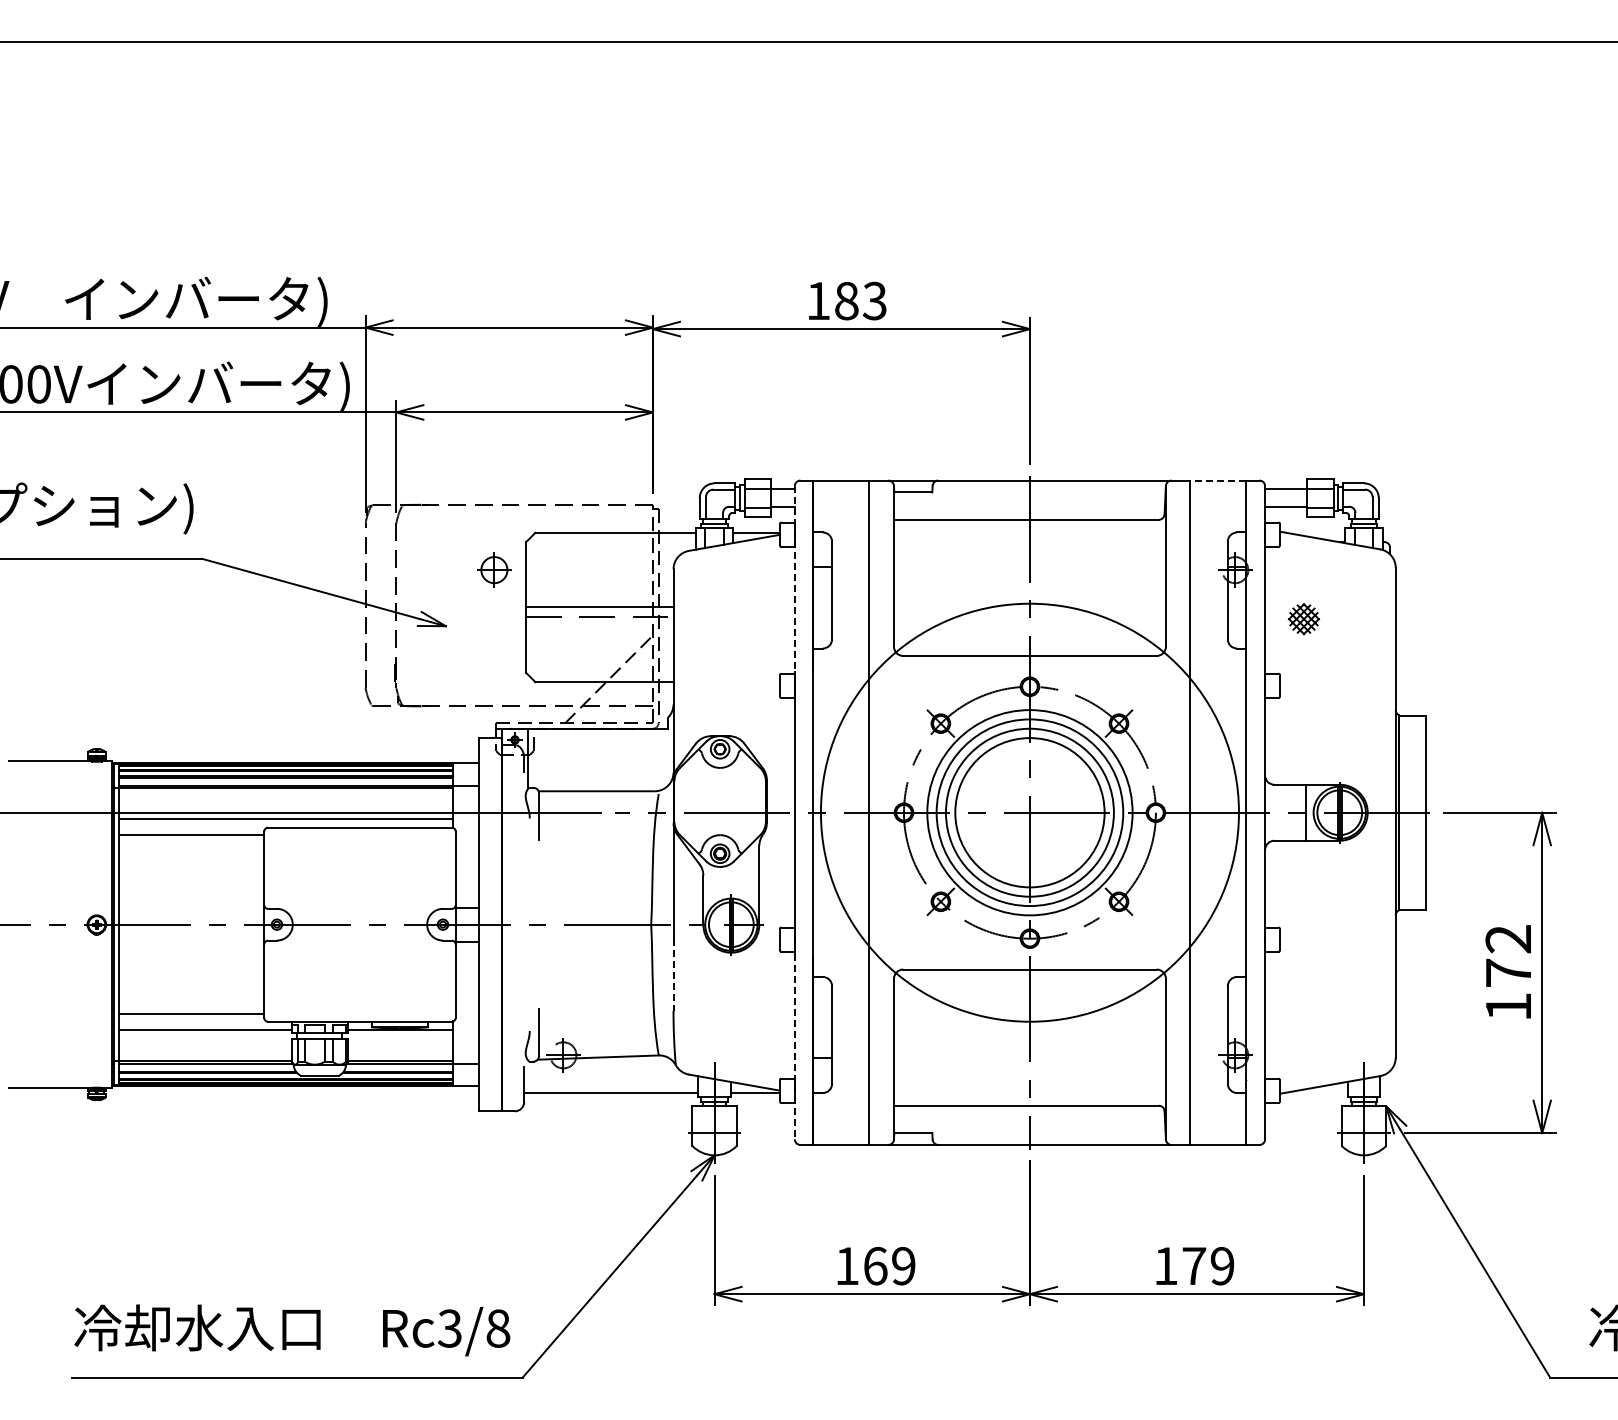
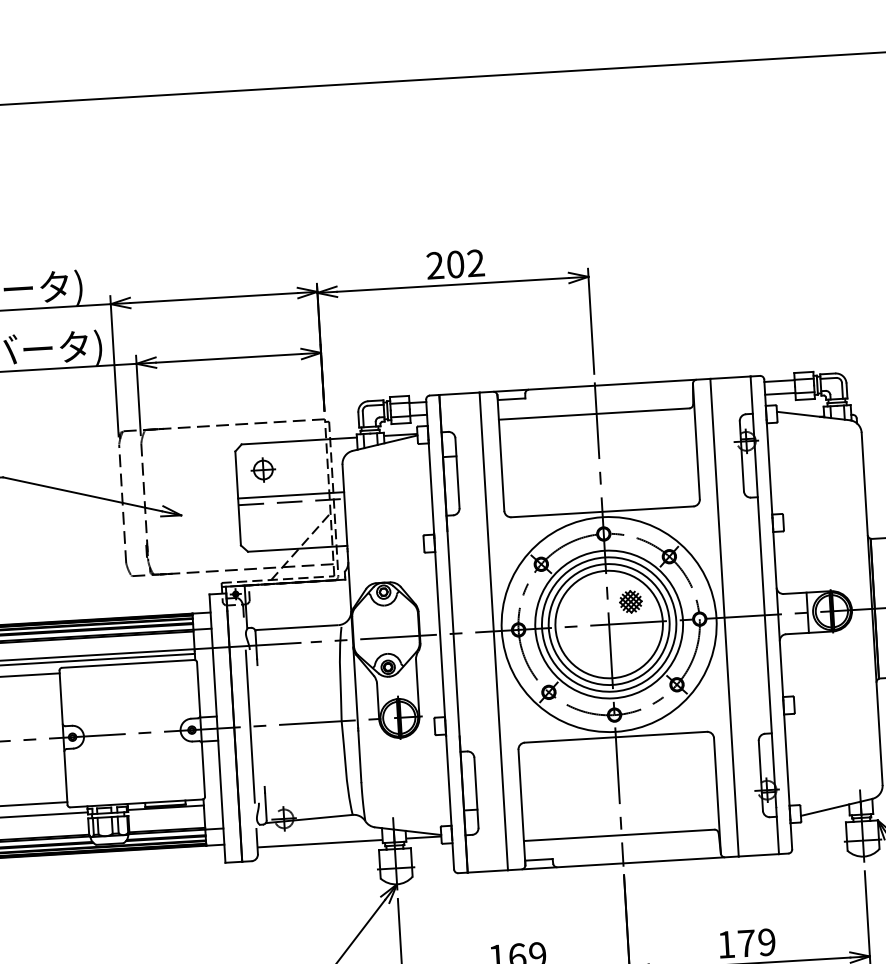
text: (846, 300) -> (455, 264), 183 -> 202
line: (1218, 480) -> (730, 377), dashed -> solid
part: (494, 569) -> (263, 469), moved
line: (794, 578) -> (429, 466), dashed -> solid
part: (1303, 619) -> (630, 602), moved
circle: (1029, 812) -> (608, 624), size x0.71
line: (524, 924) -> (250, 726), added
line: (673, 975) -> (359, 756), dashed -> solid
line: (794, 1046) -> (449, 802), dashed -> solid

